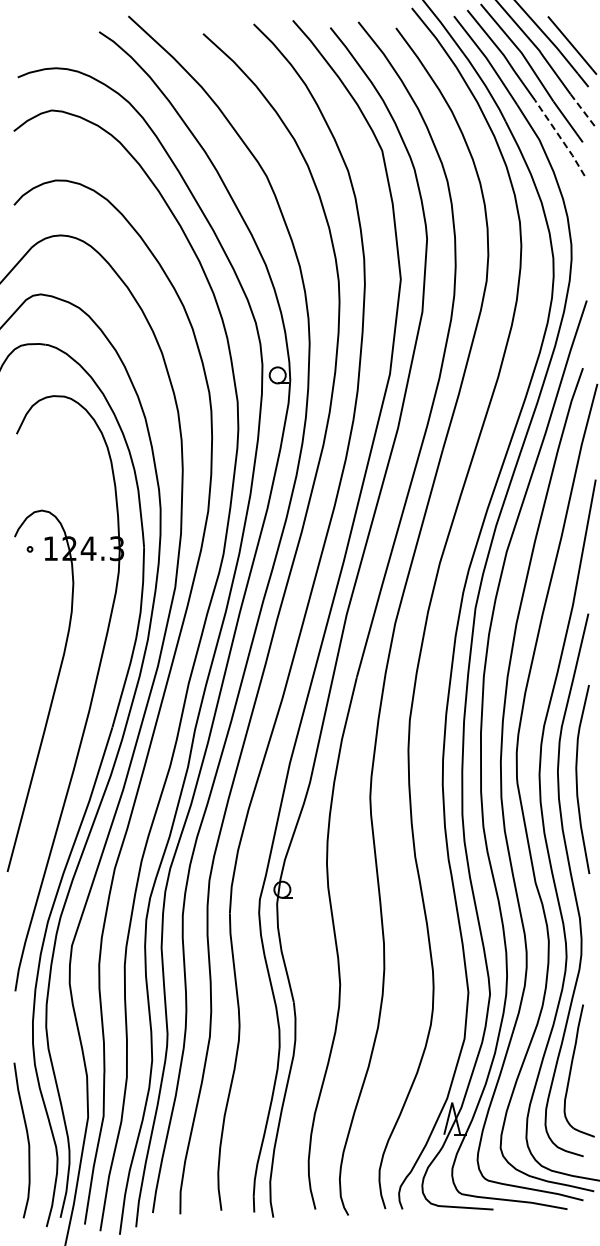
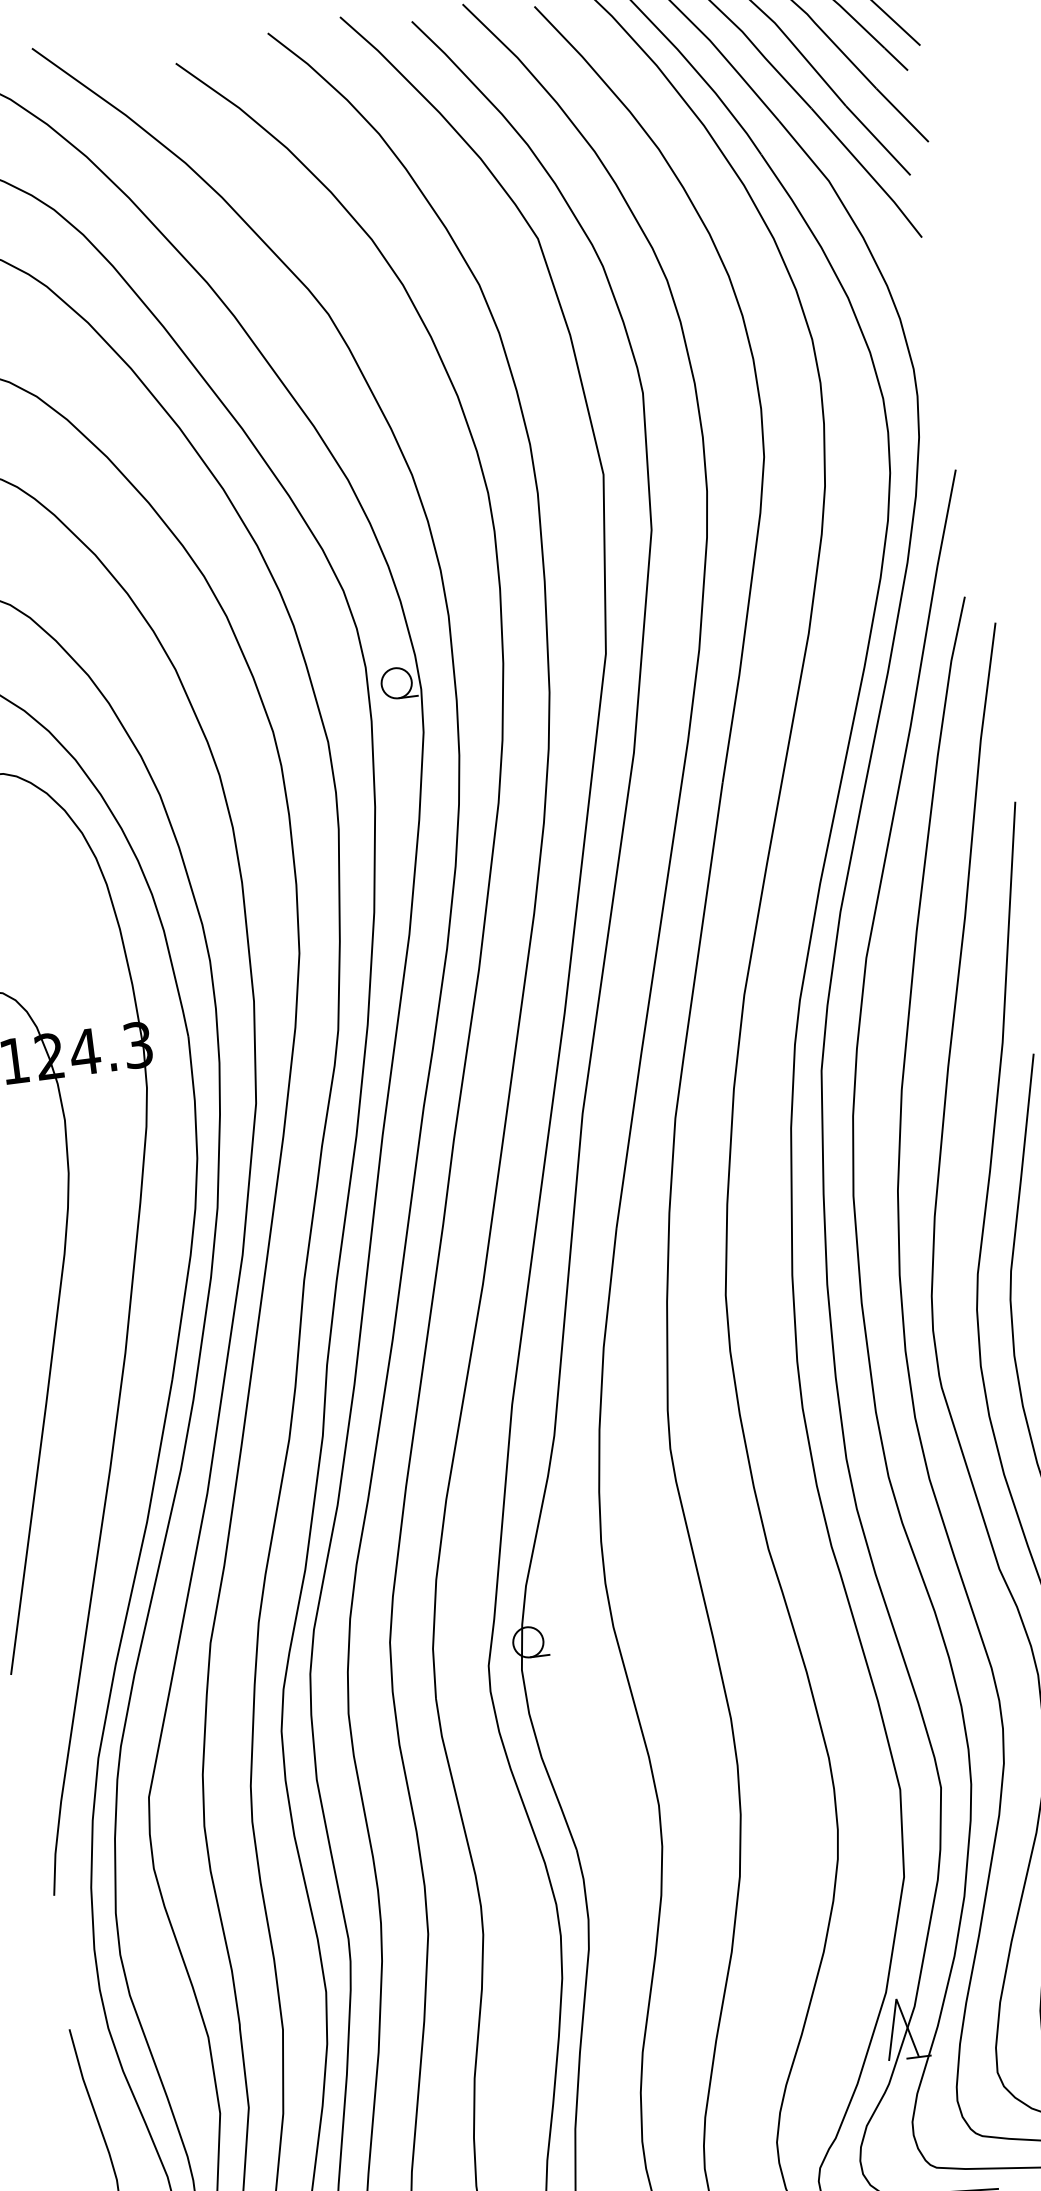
line: (582, 110) -> (902, 115), dashed -> solid
line: (560, 138) -> (867, 173), dashed -> solid

